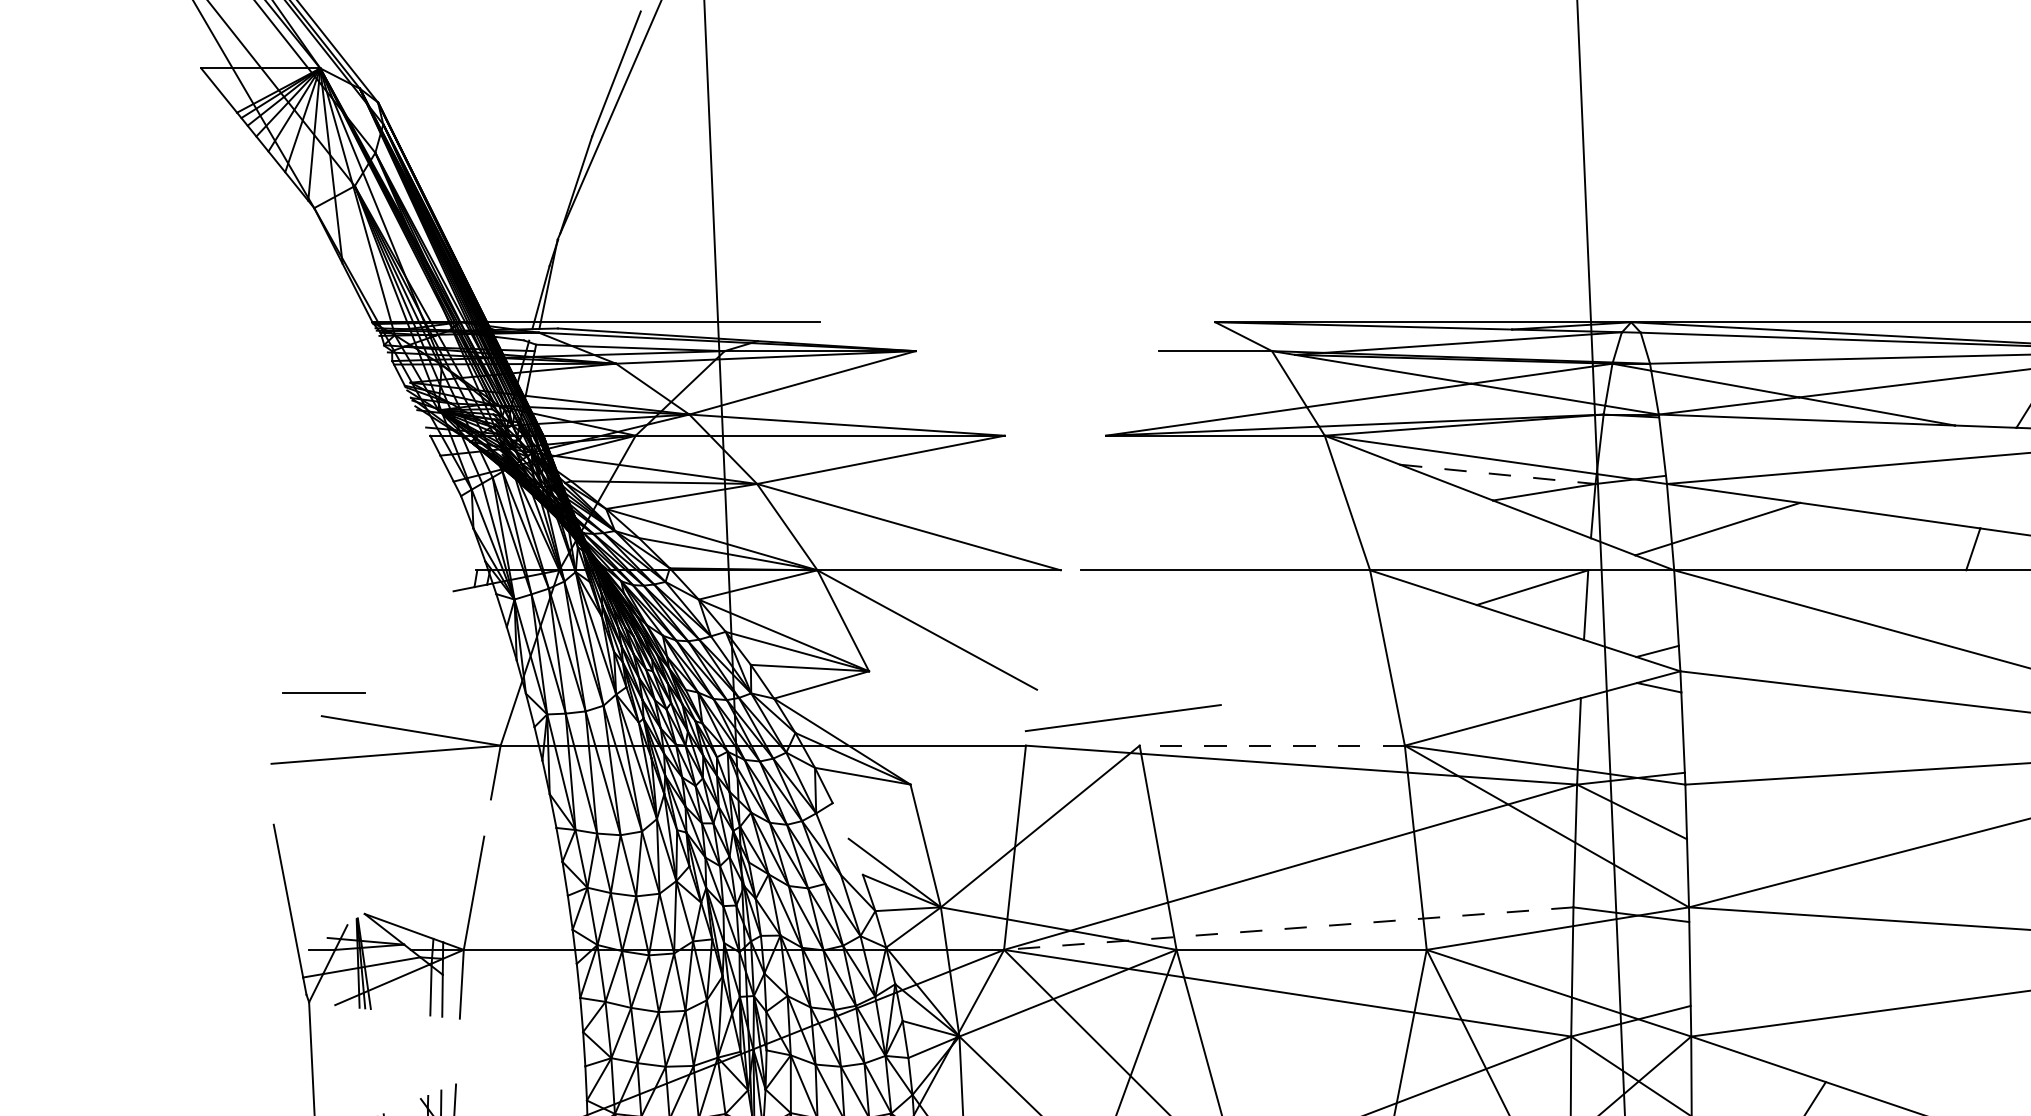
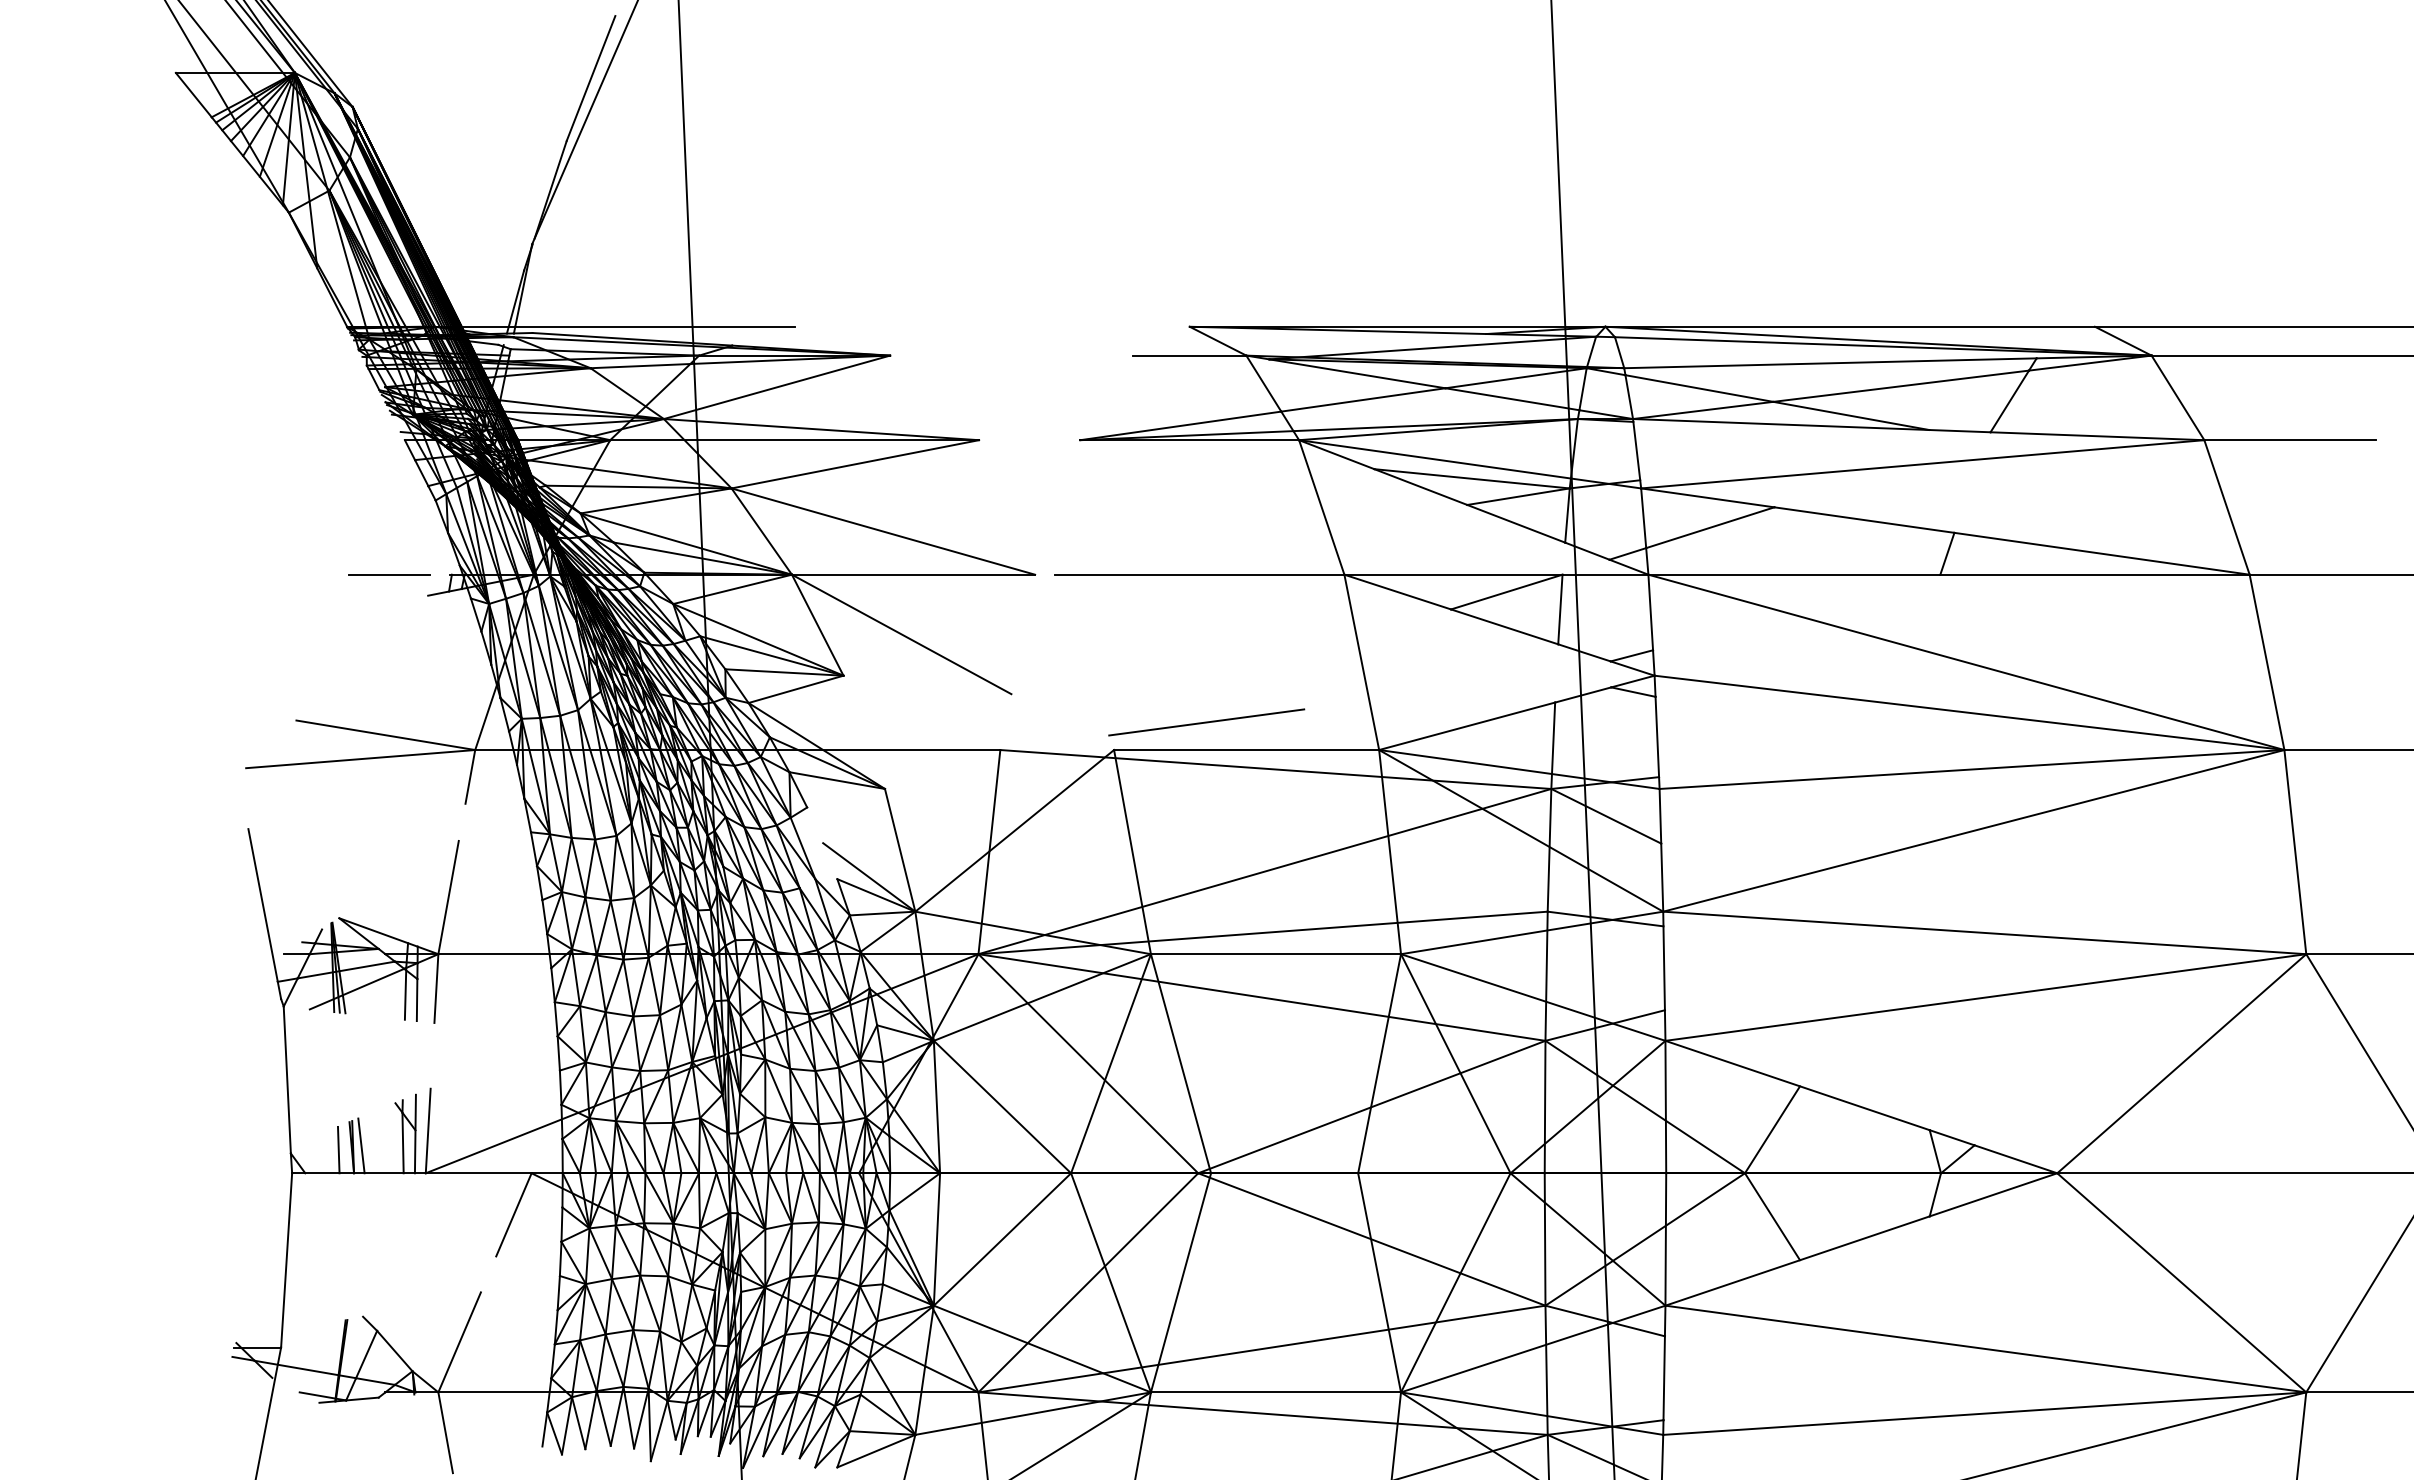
line: (1498, 474) -> (1472, 478), dashed -> solid
line: (323, 693) -> (389, 574), moved
line: (1123, 718) -> (1206, 722), moved
line: (1272, 746) -> (1246, 750), dashed -> solid
line: (1288, 928) -> (1262, 932), dashed -> solid

